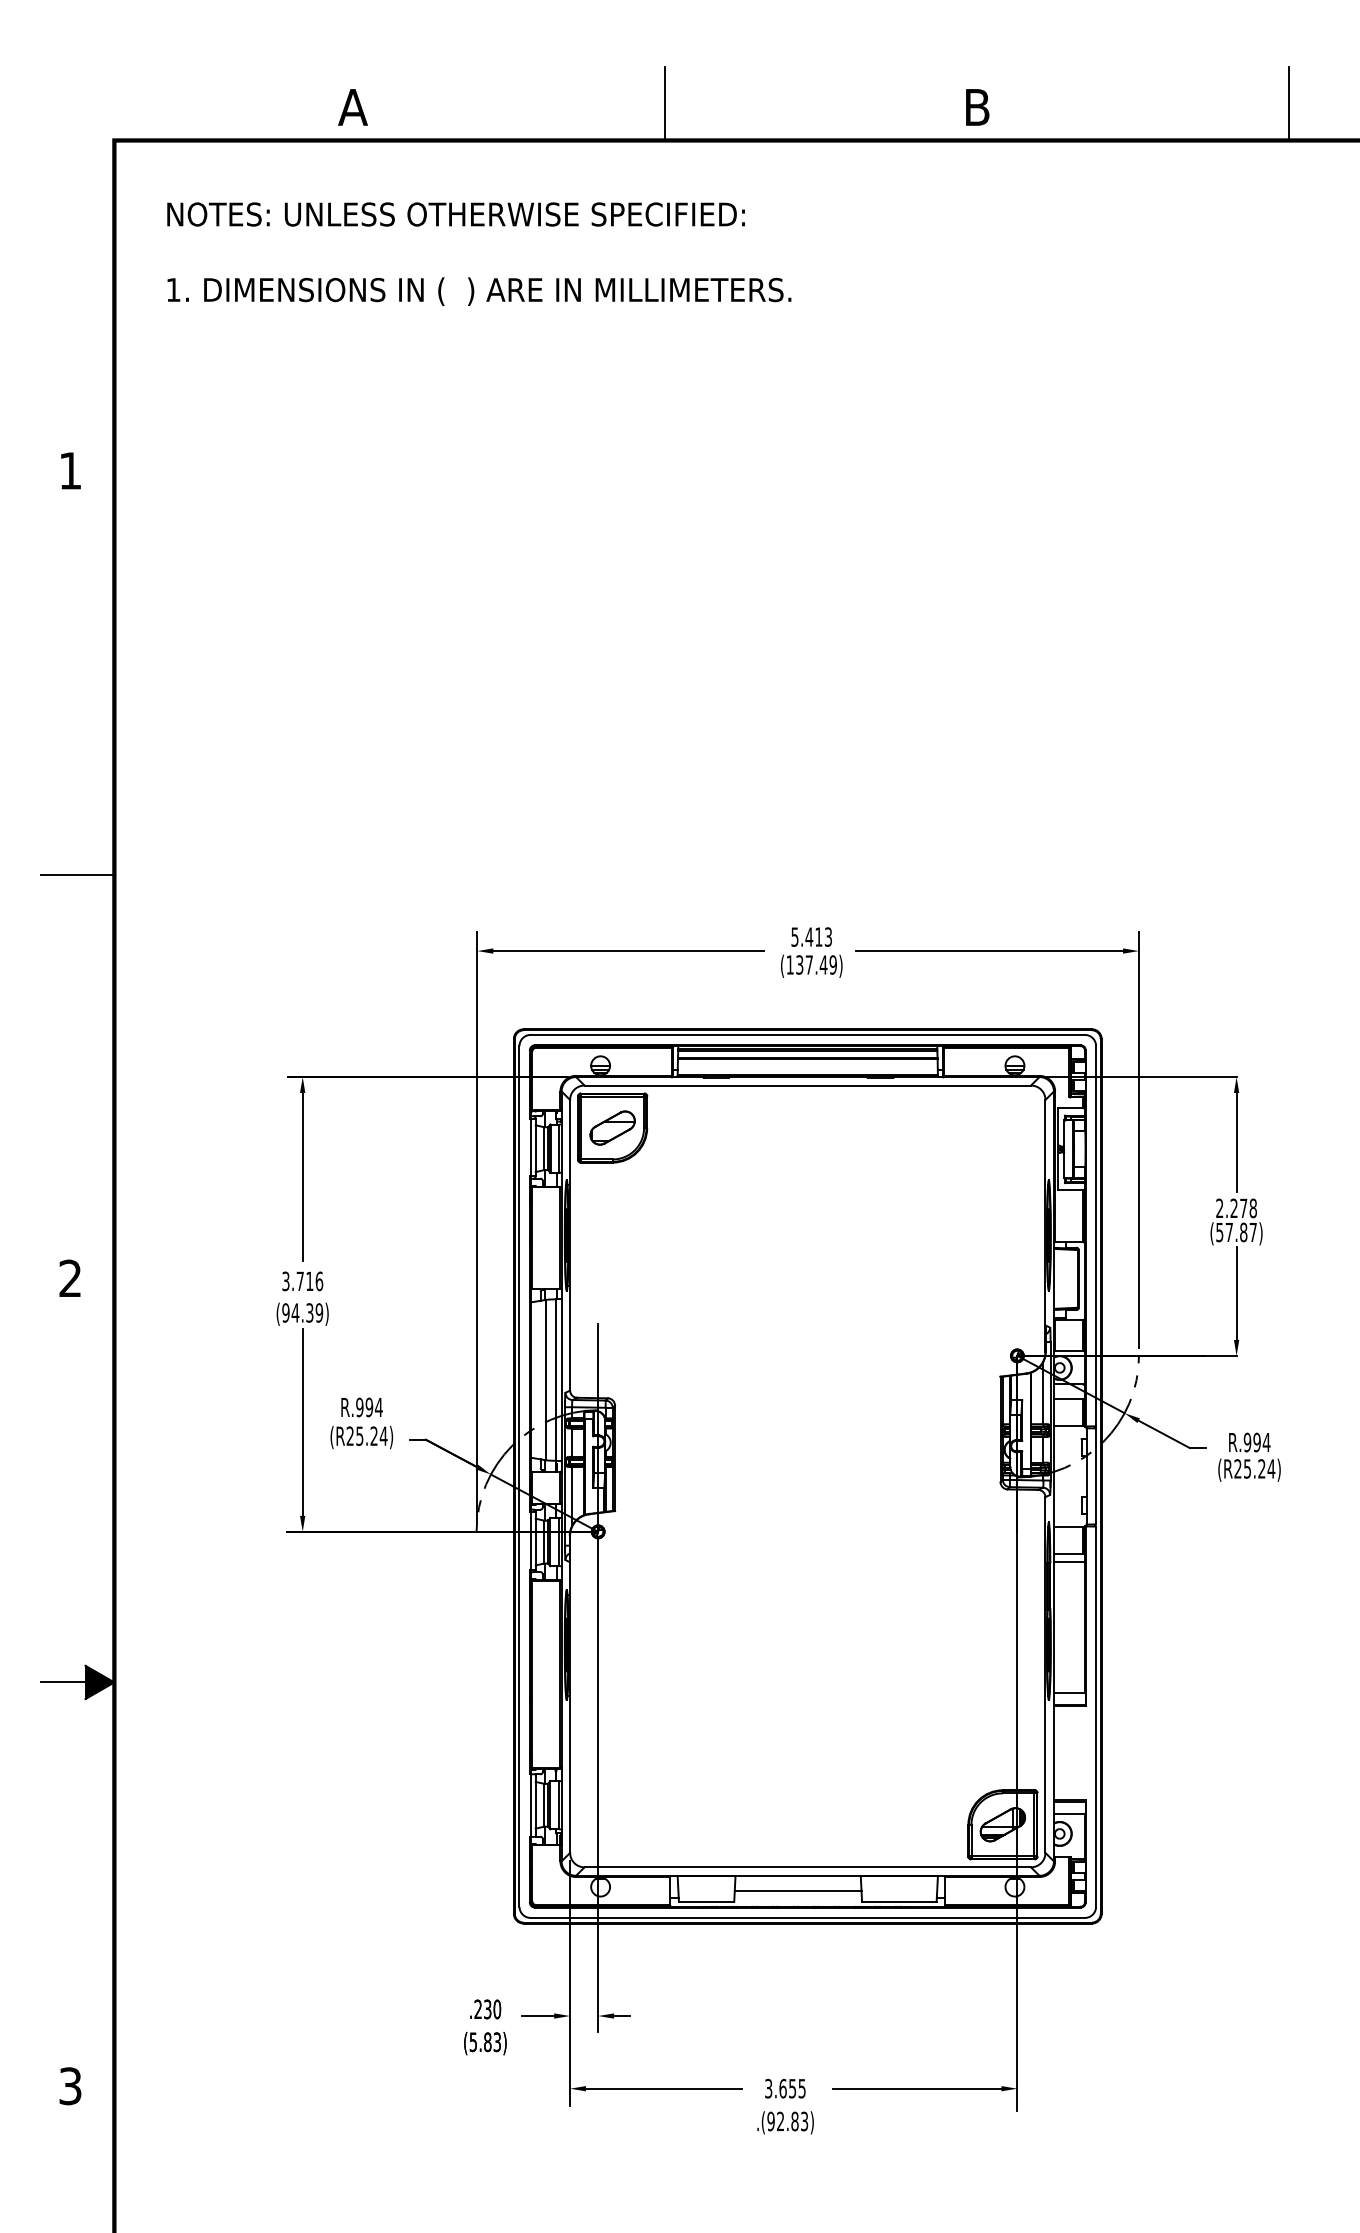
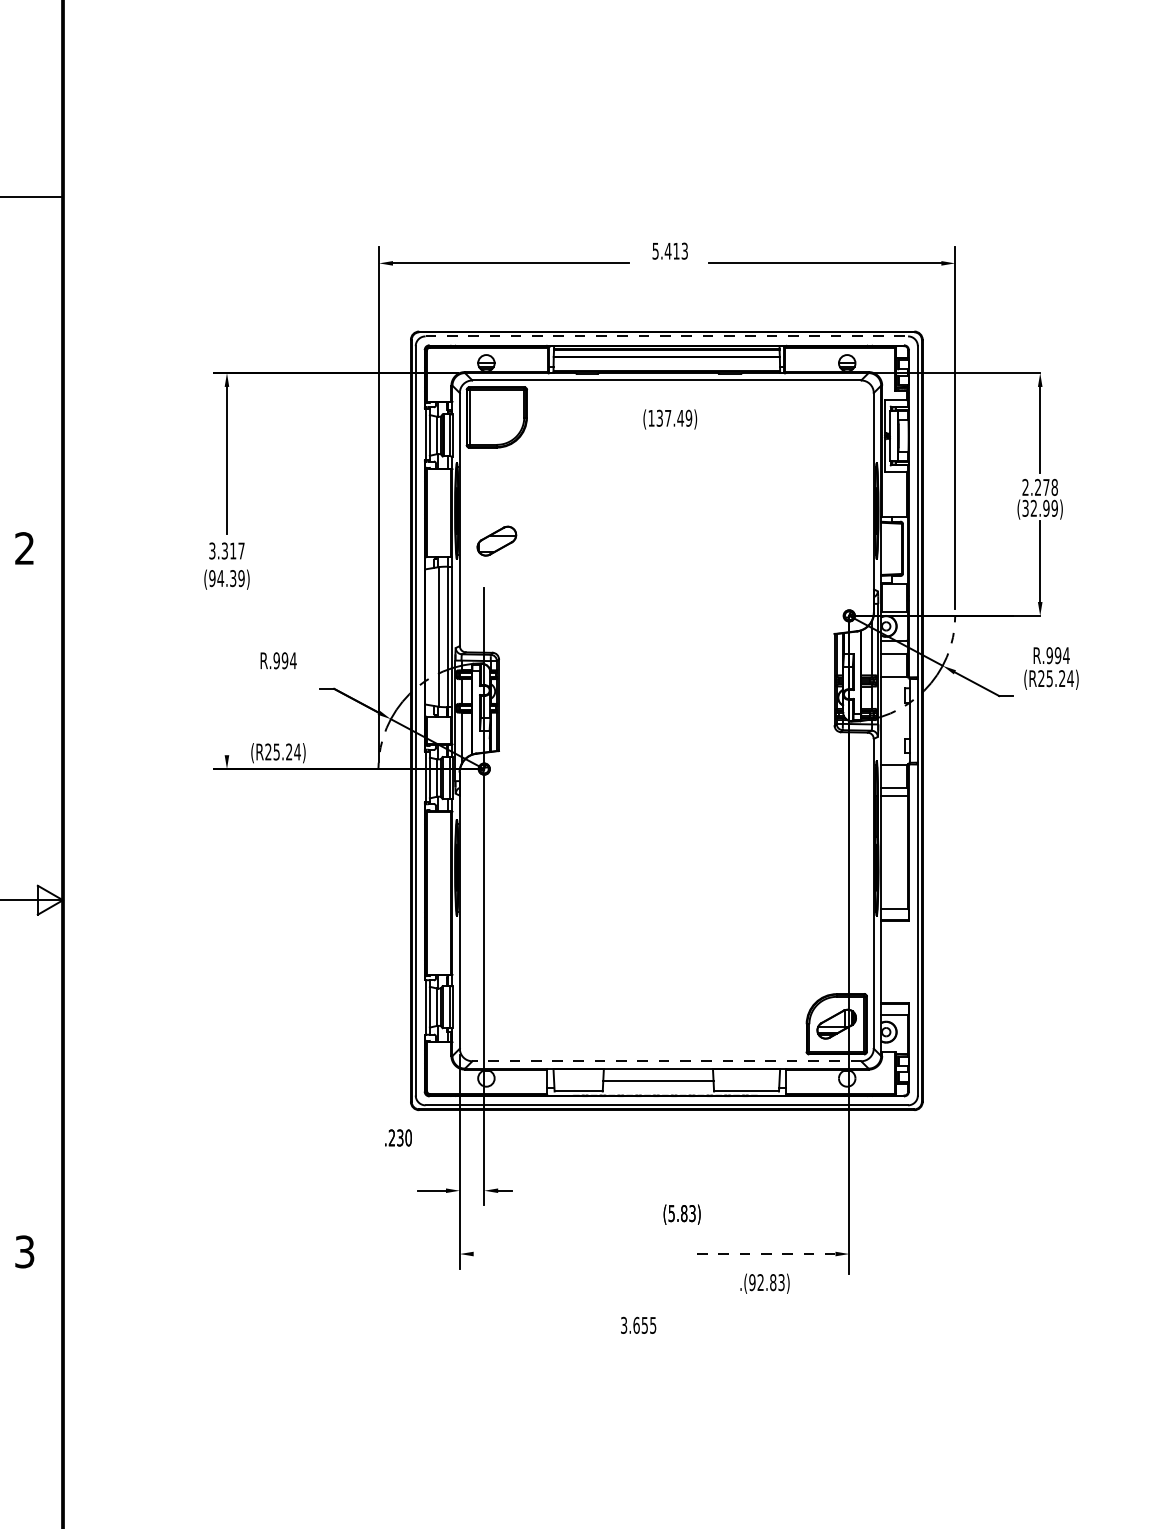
text: (811, 965) -> (670, 418), moved
line: (808, 1034) -> (667, 336), solid -> dashed
part: (612, 1127) -> (496, 540), moved
text: (1236, 1232) -> (1040, 508), (57.87) -> (32.99)
text: (309, 1281) -> (232, 551), 3.716 -> 3.317
line: (302, 1422) -> (226, 673), removed
text: (361, 1437) -> (278, 753), moved
text: (1249, 1456) -> (1051, 667), moved
fill: (99, 1682) -> (50, 900), removed
line: (807, 1867) -> (666, 1061), solid -> dashed
text: (485, 2009) -> (398, 1138), moved
text: (485, 2043) -> (682, 1214), moved
line: (664, 2088) -> (542, 1253), removed
text: (785, 2088) -> (638, 1325), moved
line: (916, 2088) -> (761, 1253), solid -> dashed
text: (785, 2122) -> (764, 1283), moved

